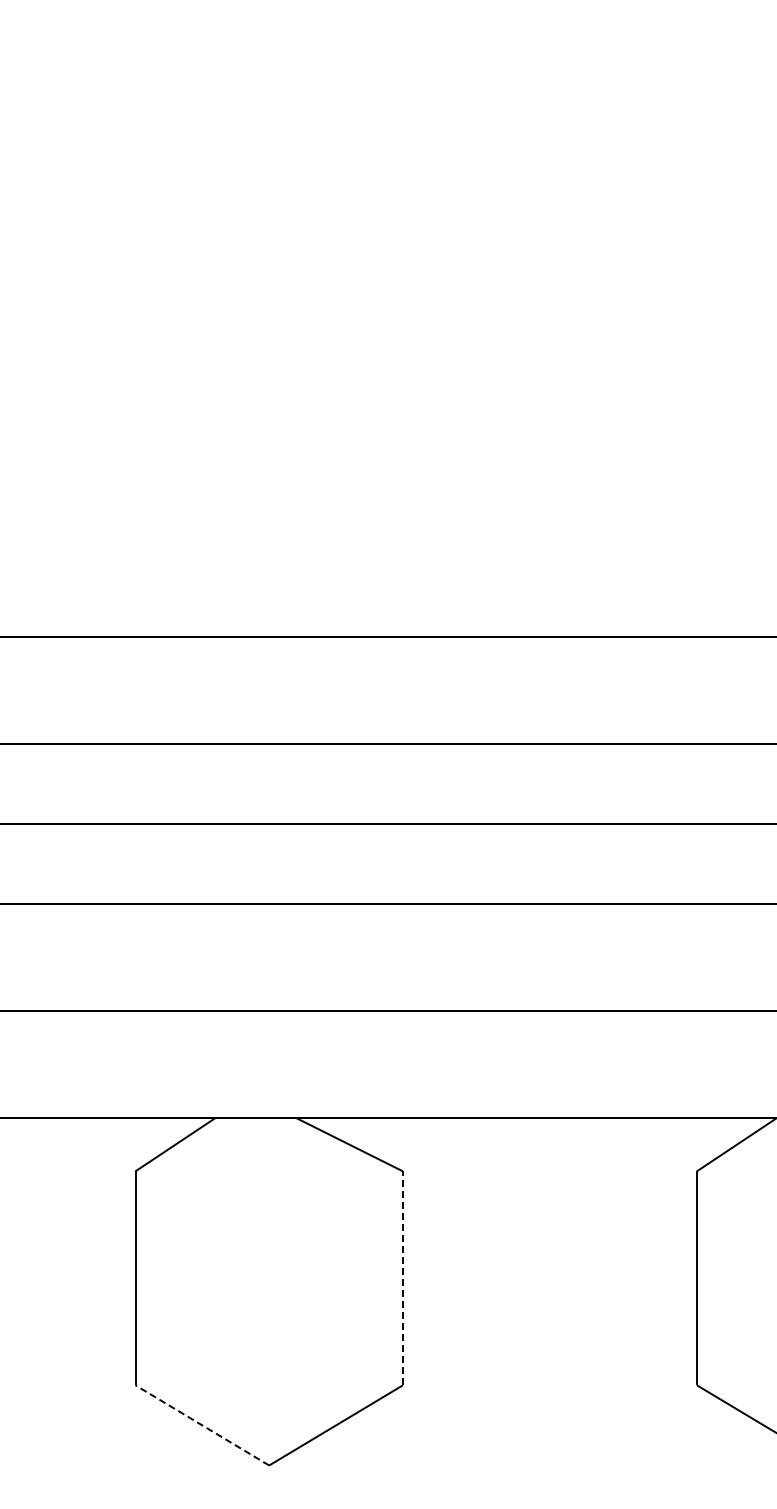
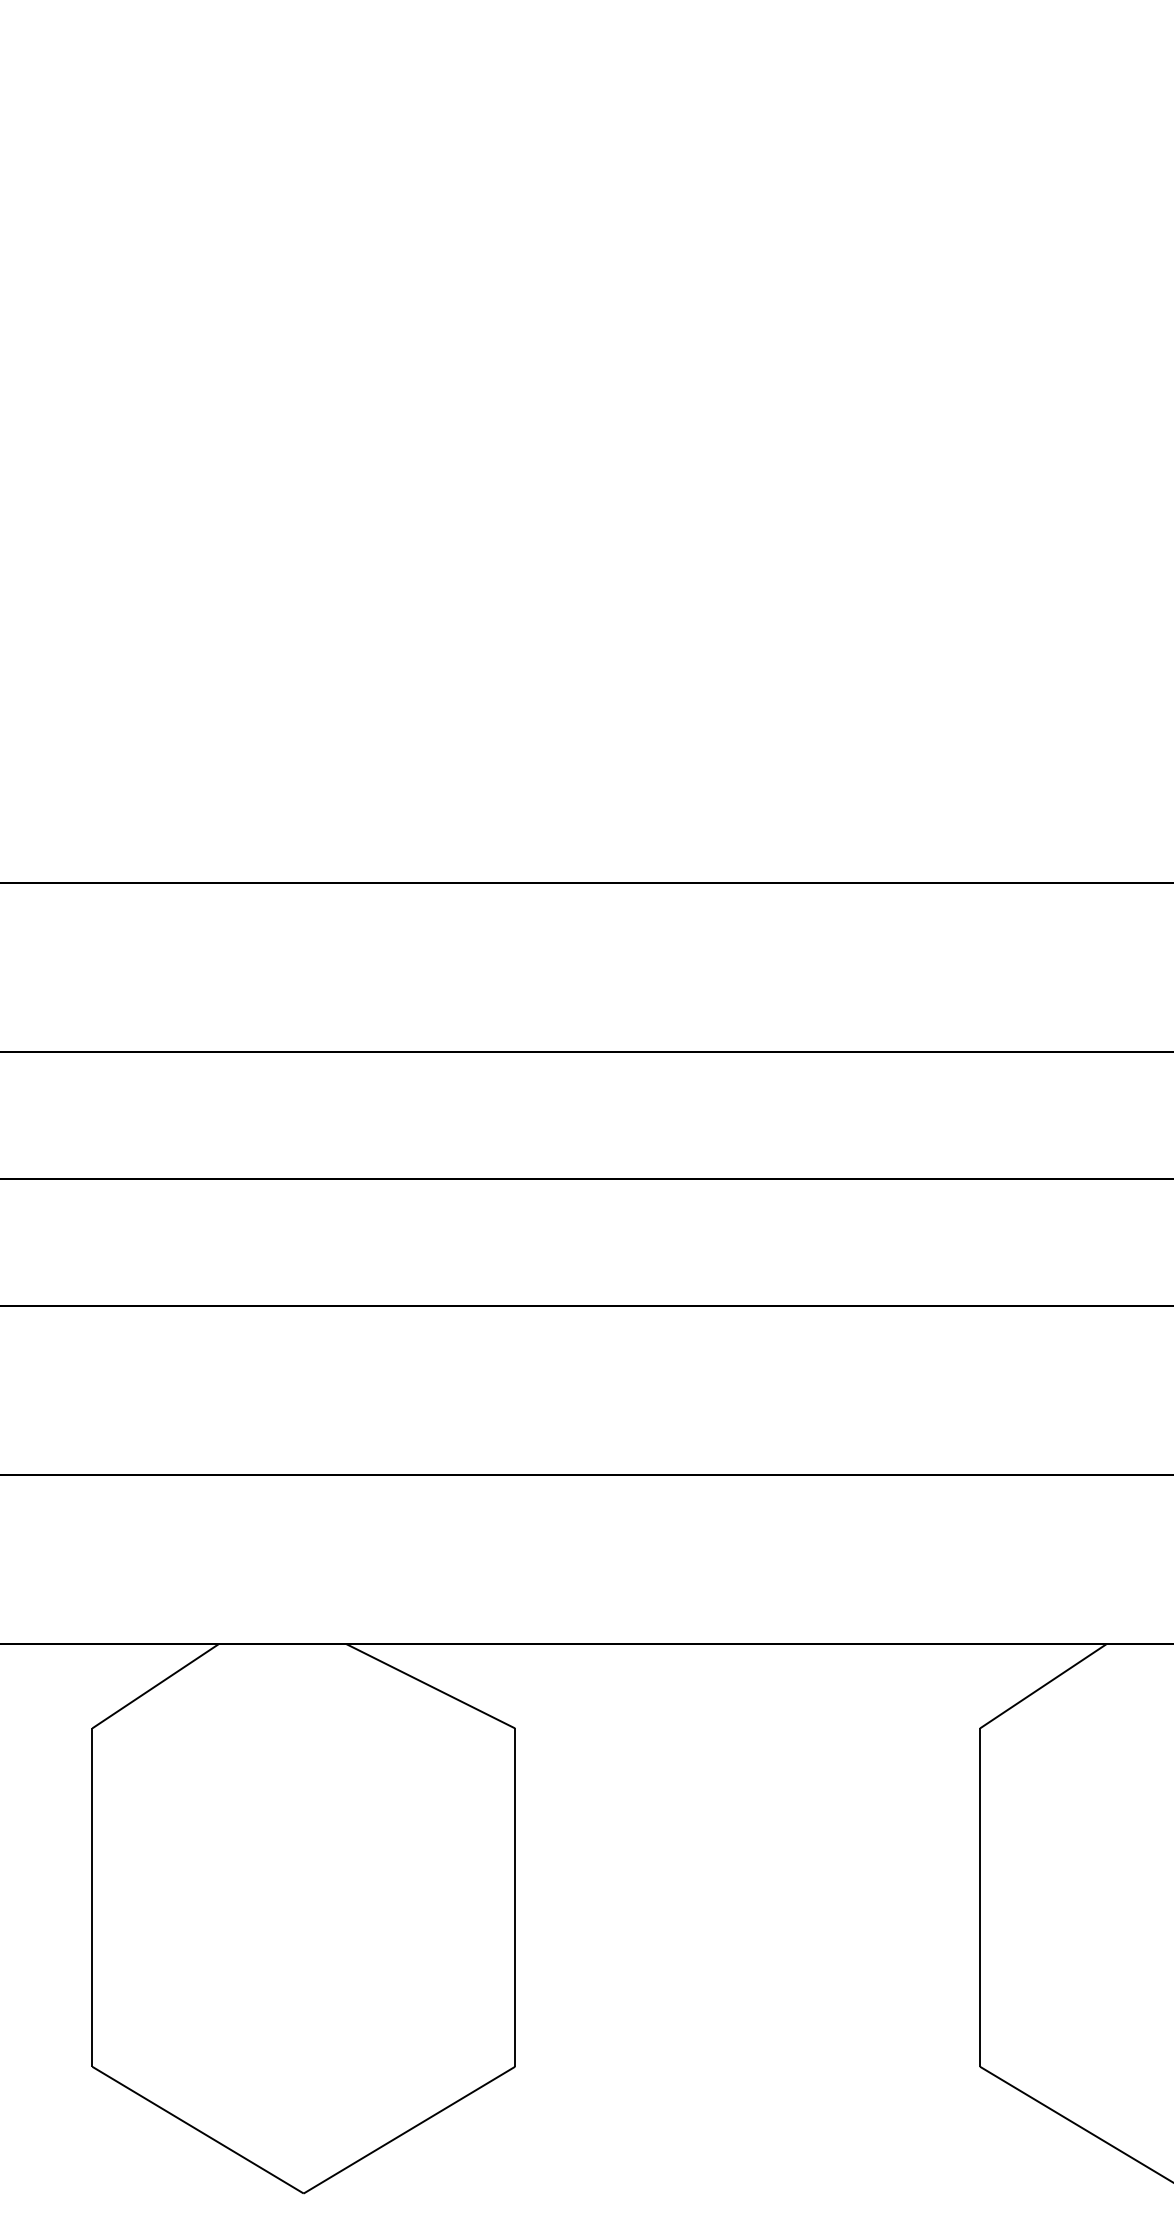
line: (402, 1278) -> (514, 1897), dashed -> solid
line: (202, 1425) -> (198, 2130), dashed -> solid

